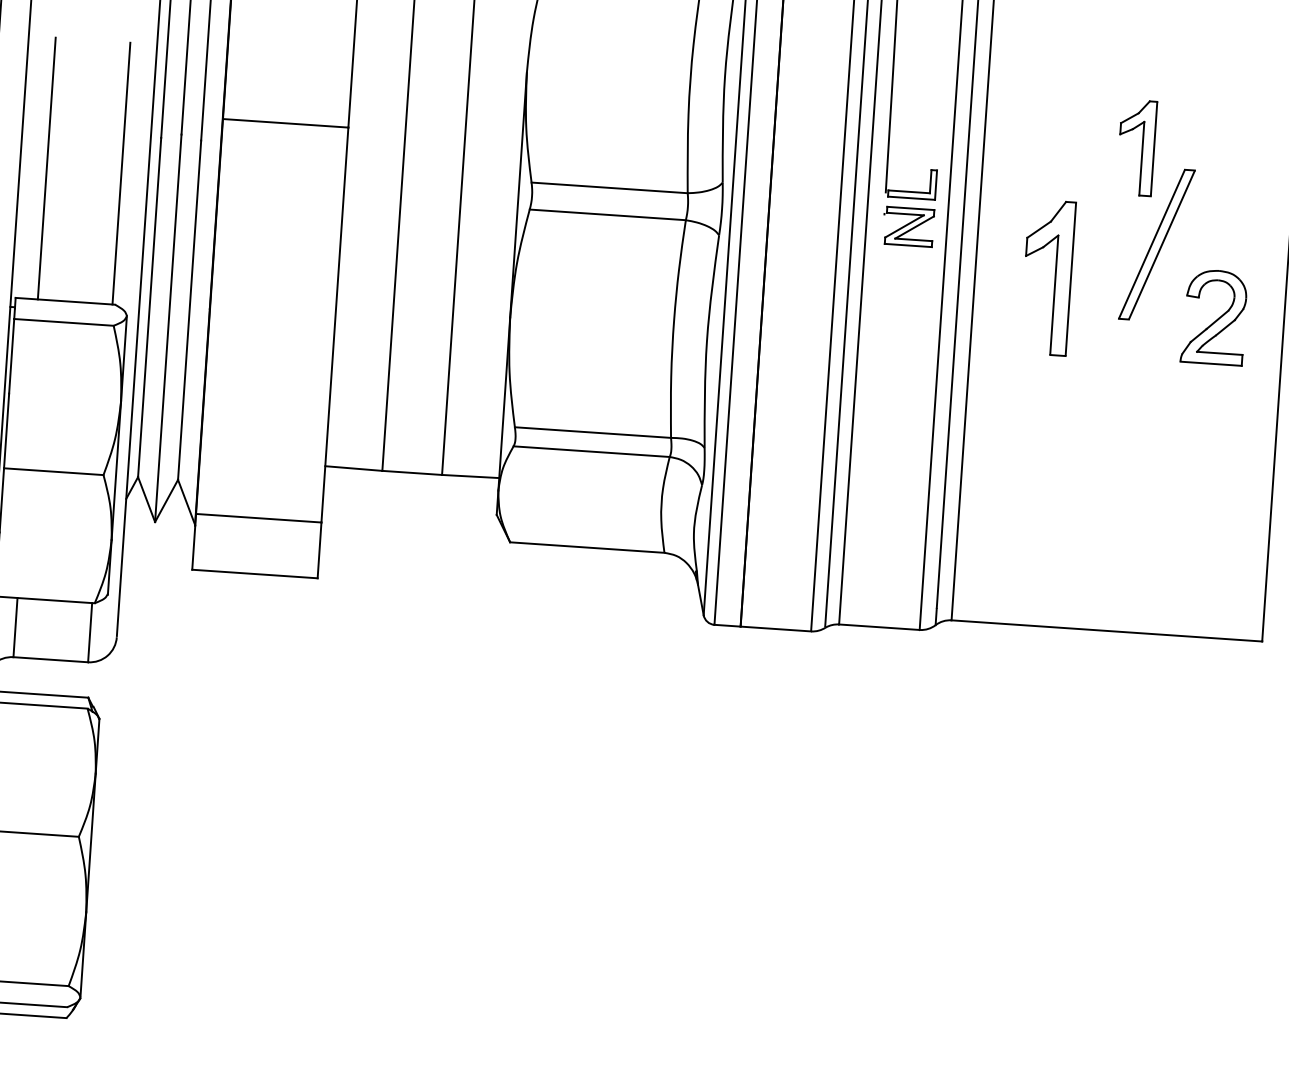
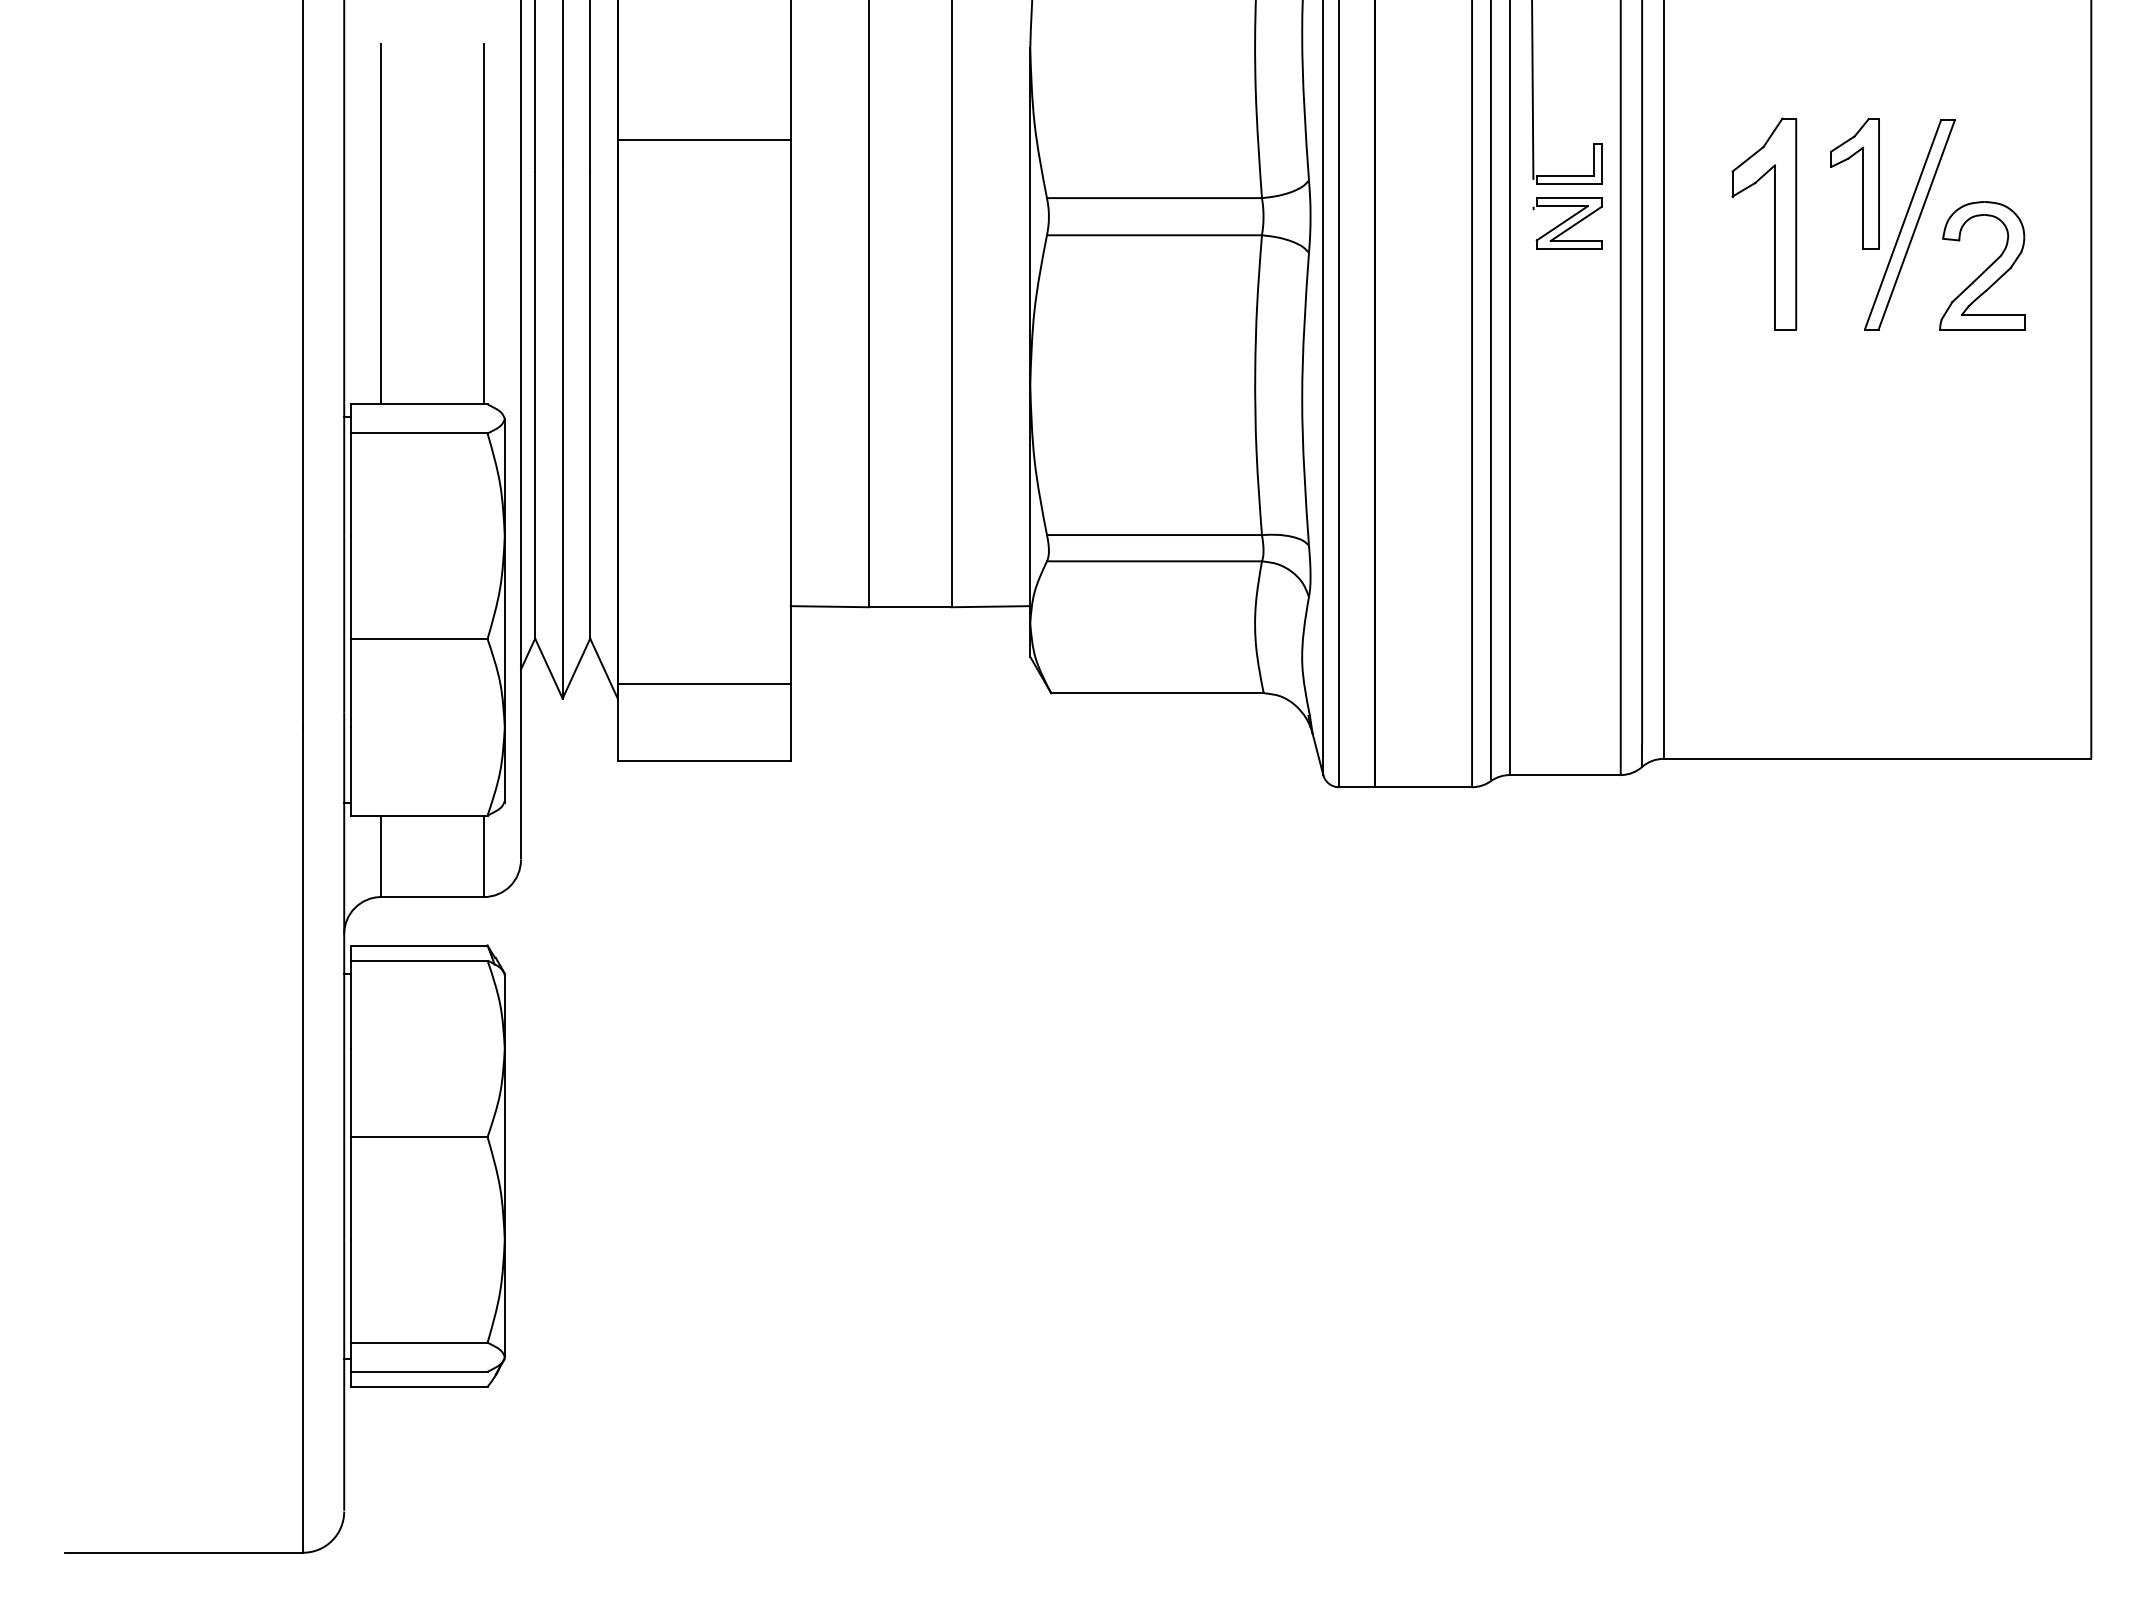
part: (1142, 147) -> (1862, 183), moved
part: (1055, 277) -> (1774, 223), moved
part: (1214, 316) -> (1982, 265), moved

